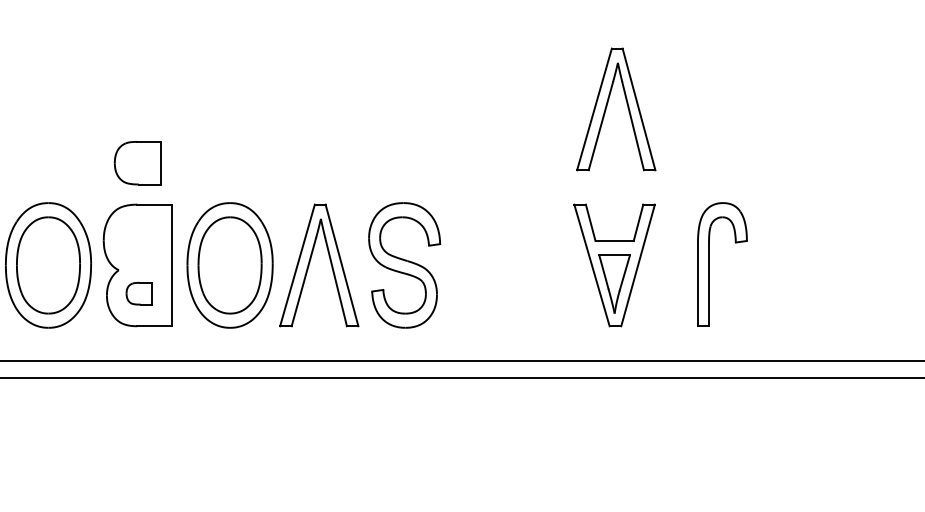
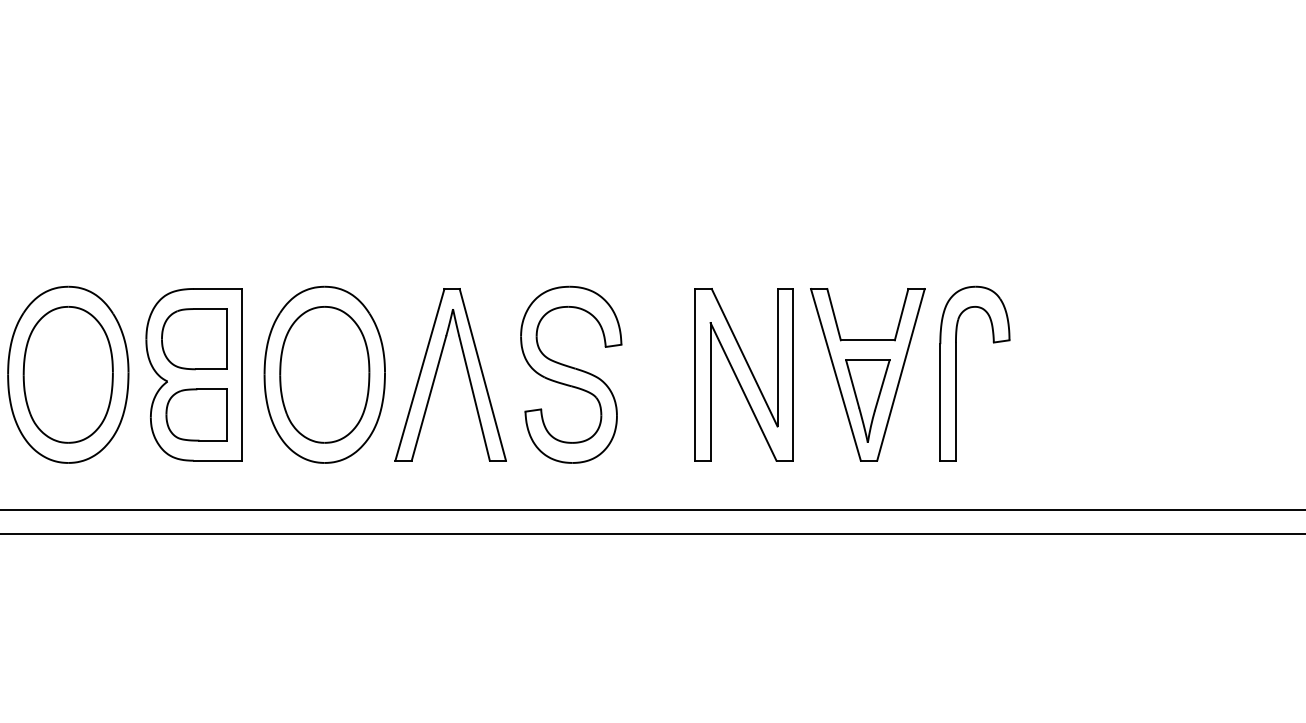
part: (607, 106) -> (857, 150), removed
part: (137, 163) -> (194, 339), moved
part: (709, 264) -> (956, 373), moved
part: (526, 265) -> (743, 374), added
part: (139, 293) -> (196, 414), size x1.67

